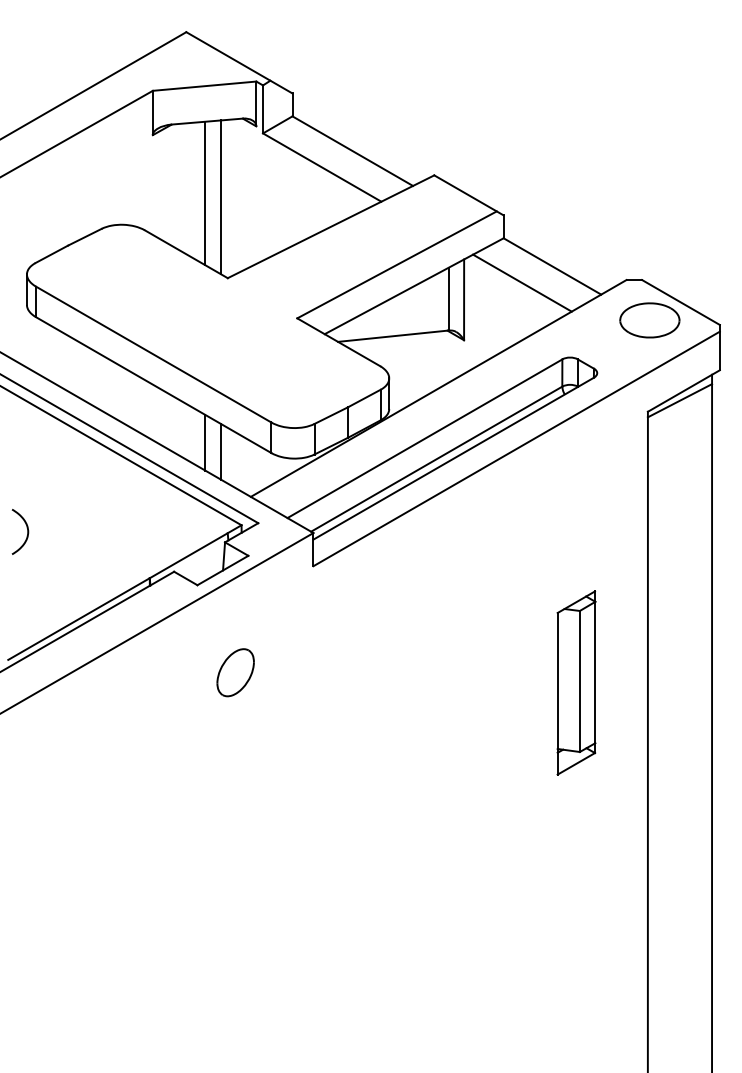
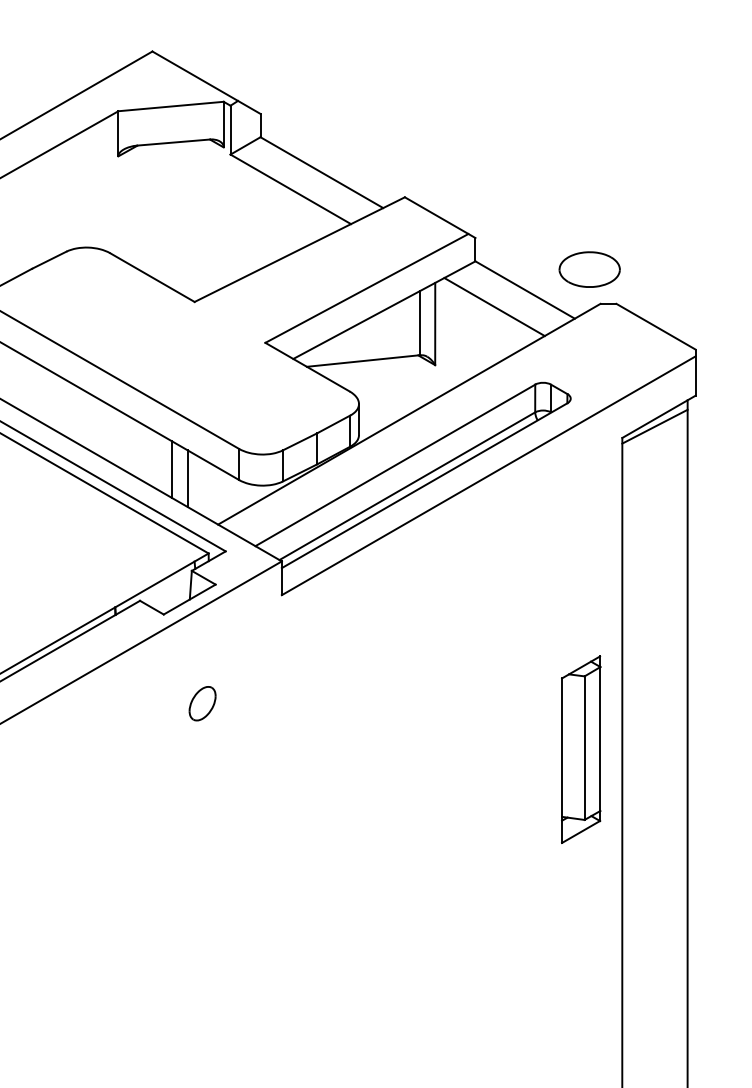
line: (205, 193) -> (171, 215), removed
line: (220, 197) -> (187, 219), removed
part: (649, 320) -> (589, 269), moved
part: (235, 672) -> (202, 703), size x0.7
part: (576, 682) -> (581, 749), moved

